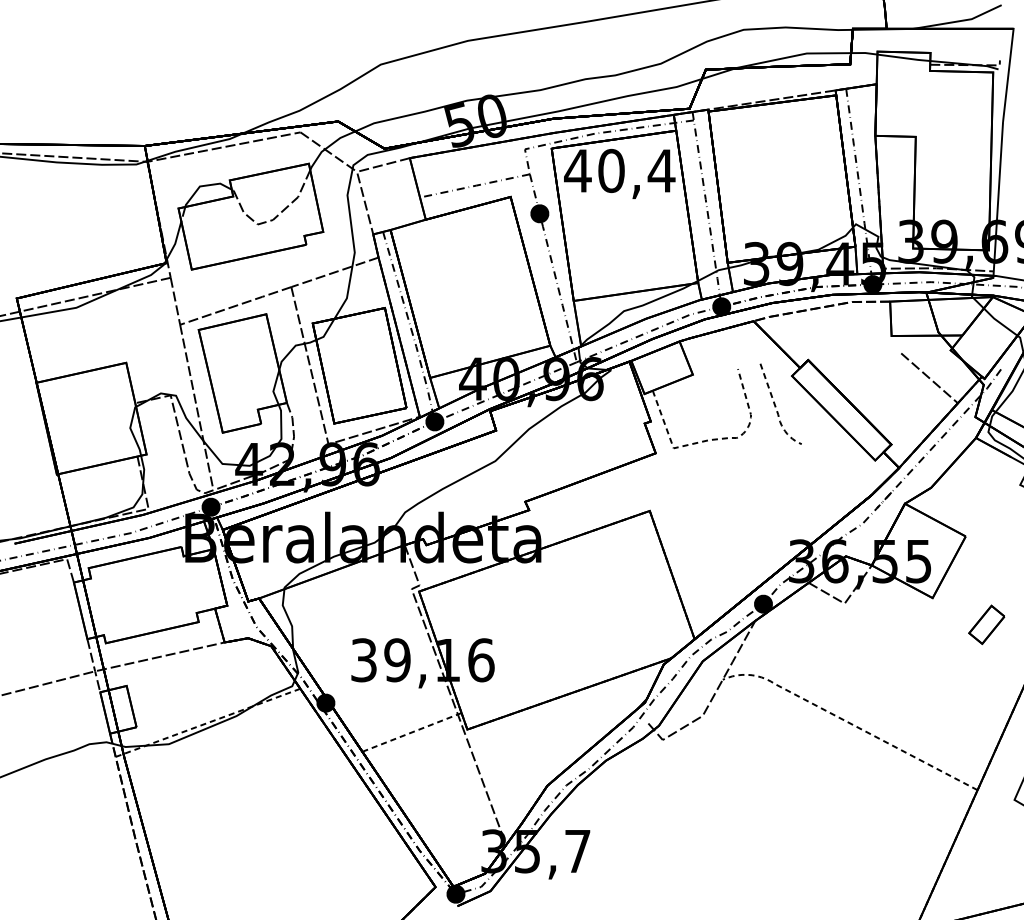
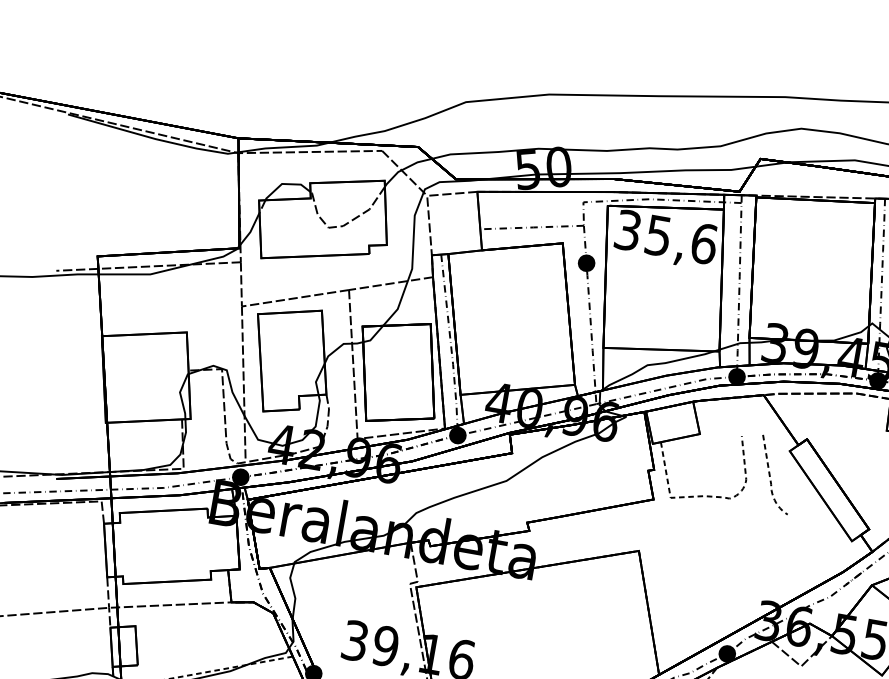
text: (619, 170) -> (665, 236), 40,4 -> 35,6

